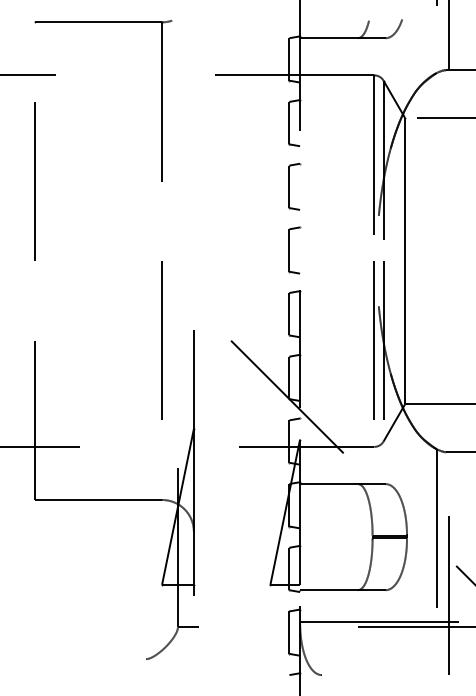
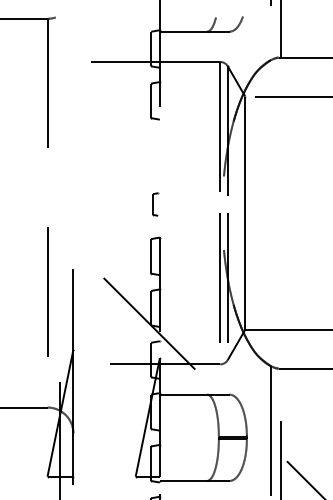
part: (294, 186) -> (155, 152), removed
part: (294, 250) -> (155, 204), size x0.6
line: (161, 340) -> (47, 291), moved

